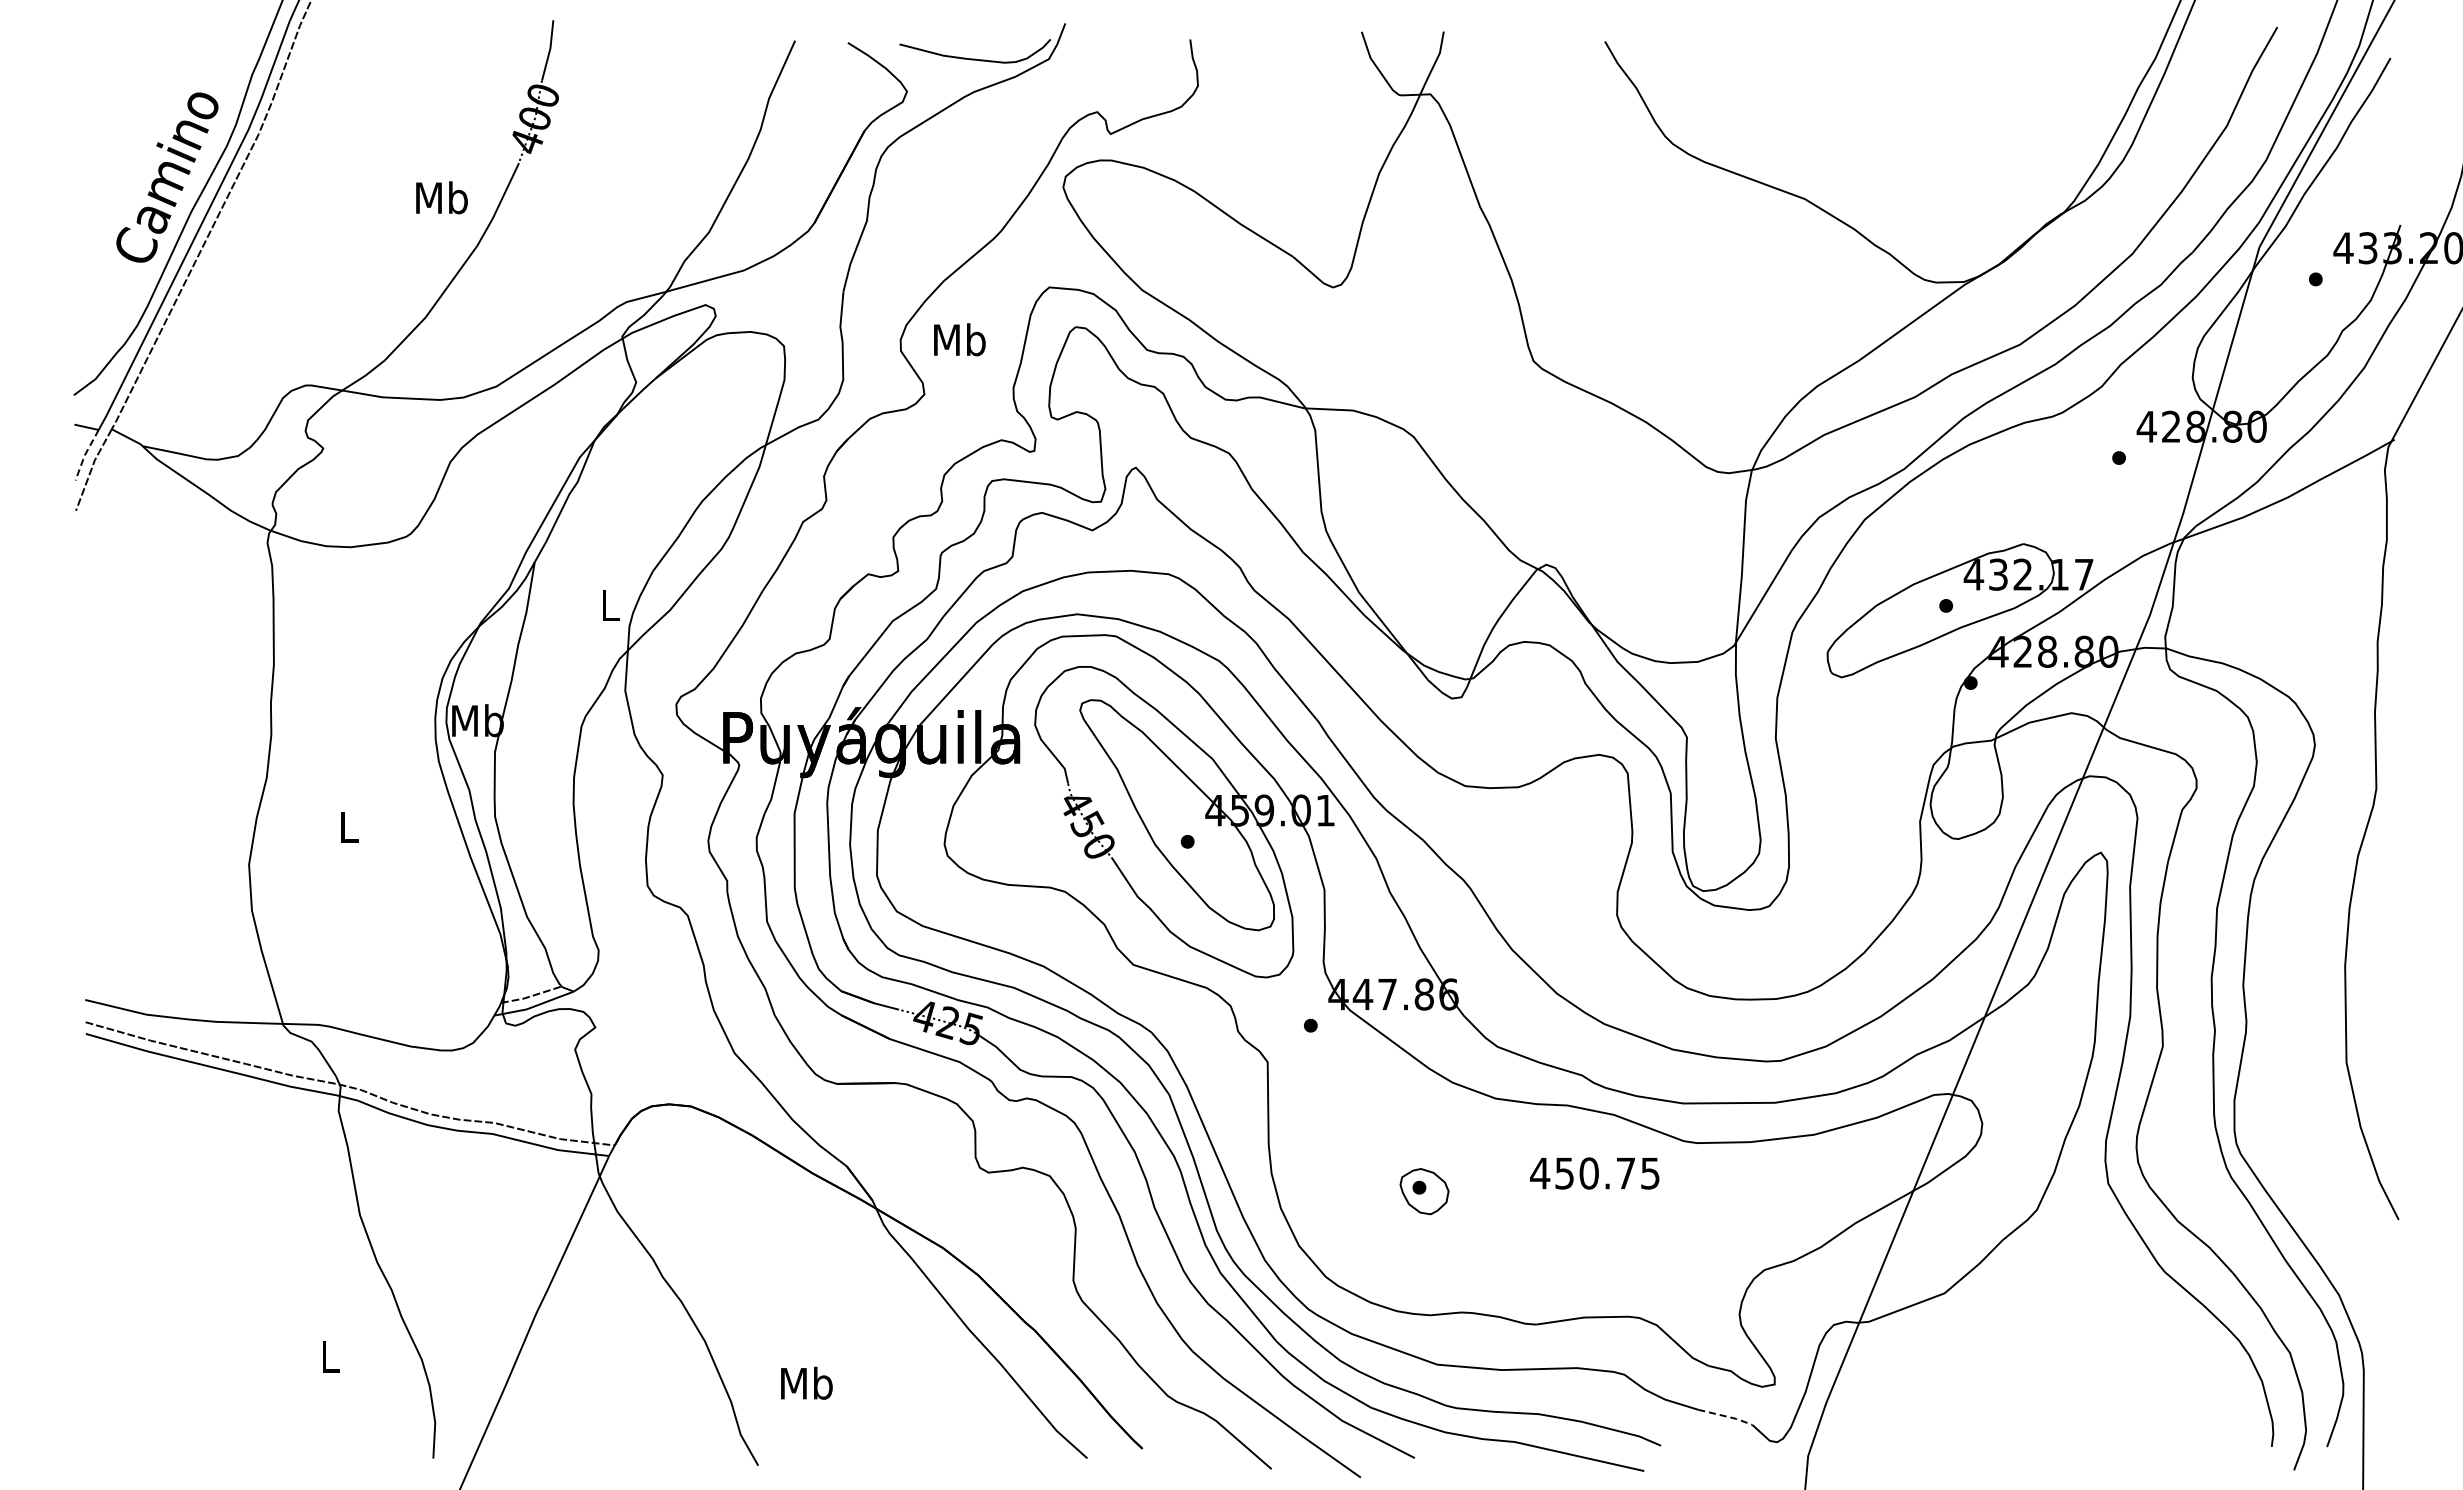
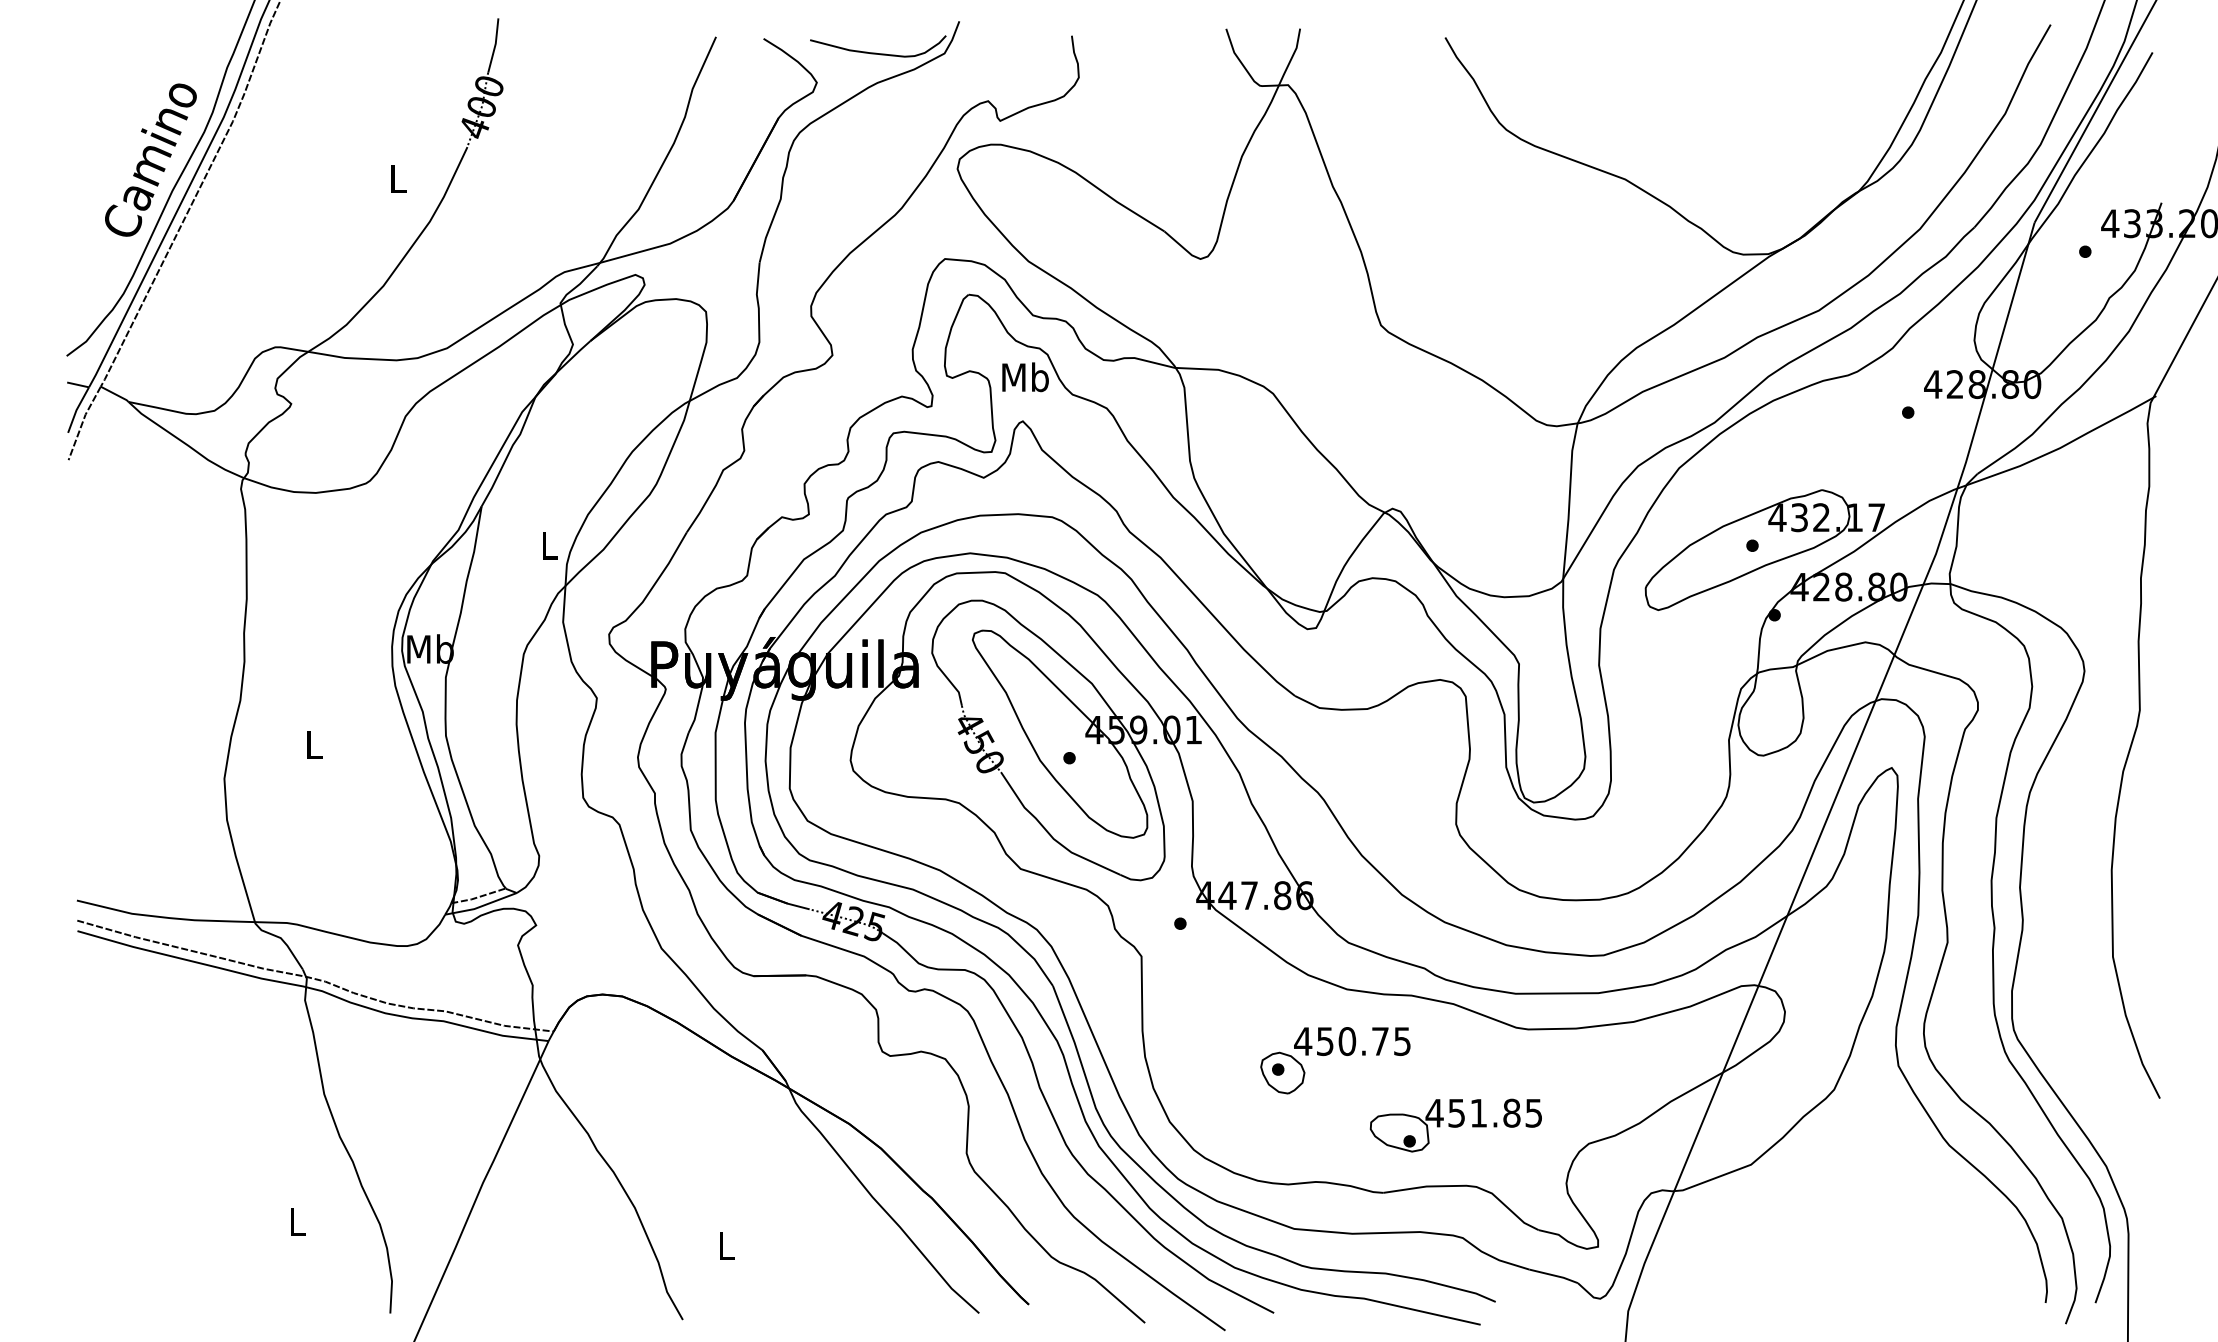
text: (441, 197) -> (397, 178), Mb -> L
text: (959, 339) -> (1025, 377), moved
line: (84, 455) -> (76, 410), dashed -> solid
text: (1594, 1173) -> (1352, 1041), moved
part: (1616, 1249) -> (1455, 1125), added
text: (806, 1382) -> (726, 1245), Mb -> L
line: (1725, 1416) -> (1553, 1275), dashed -> solid

